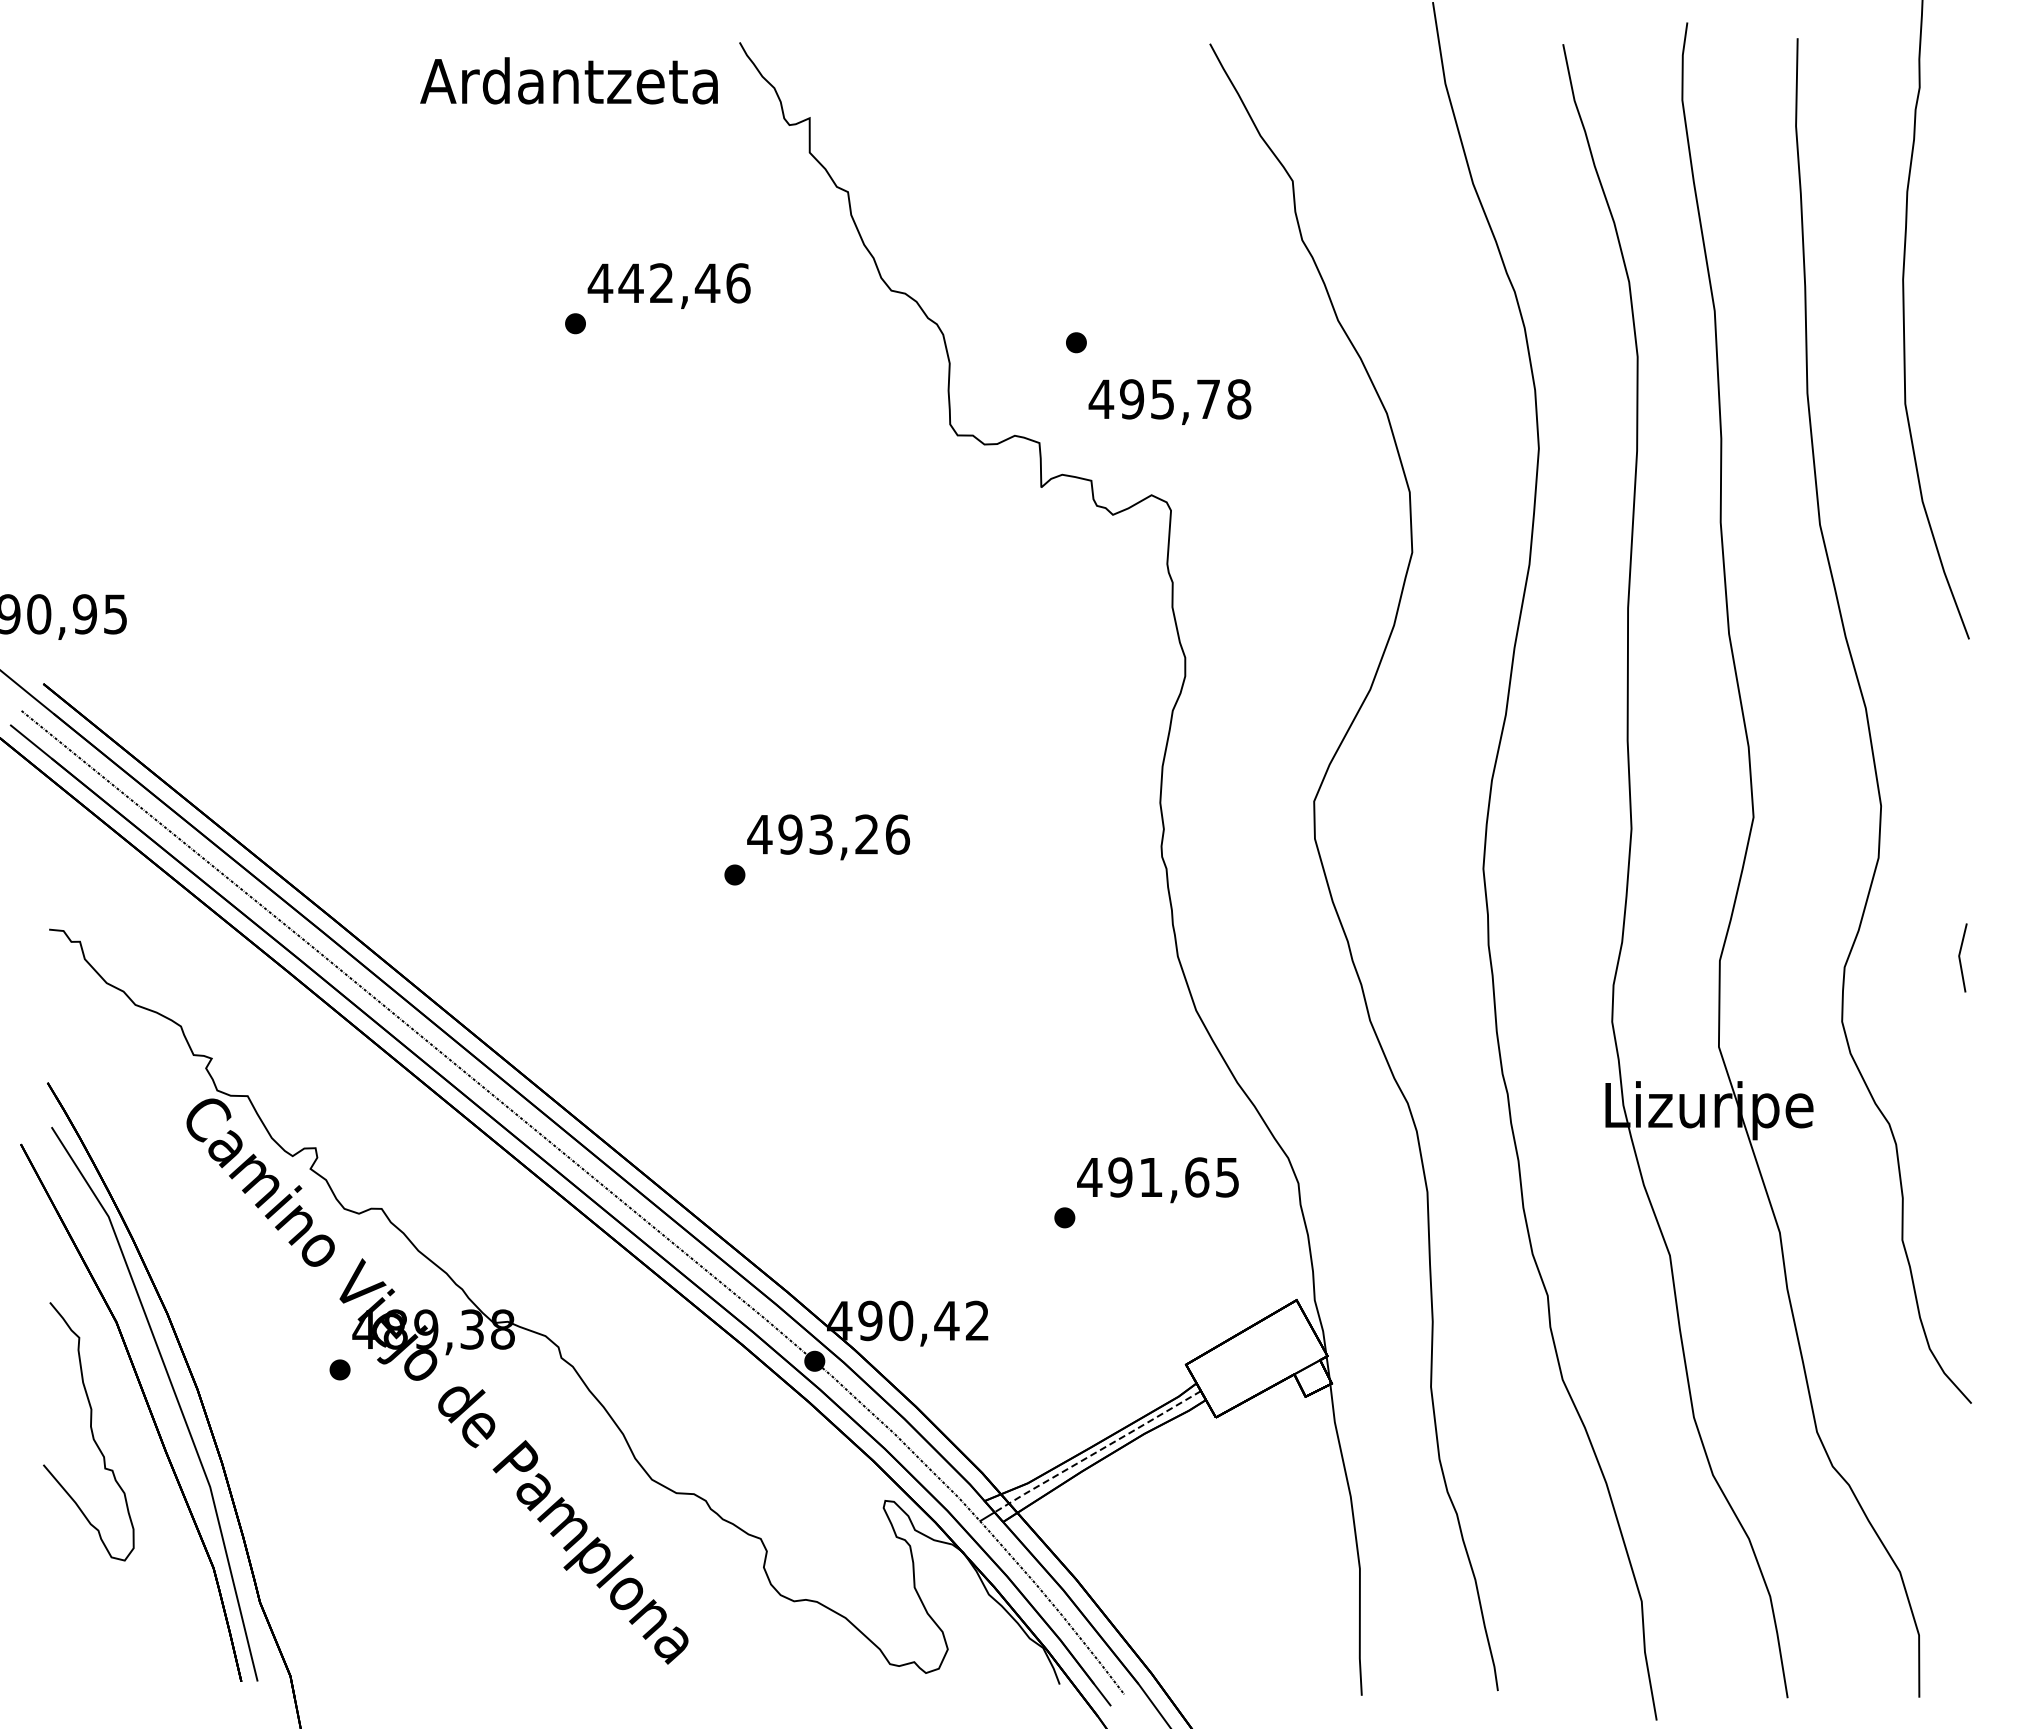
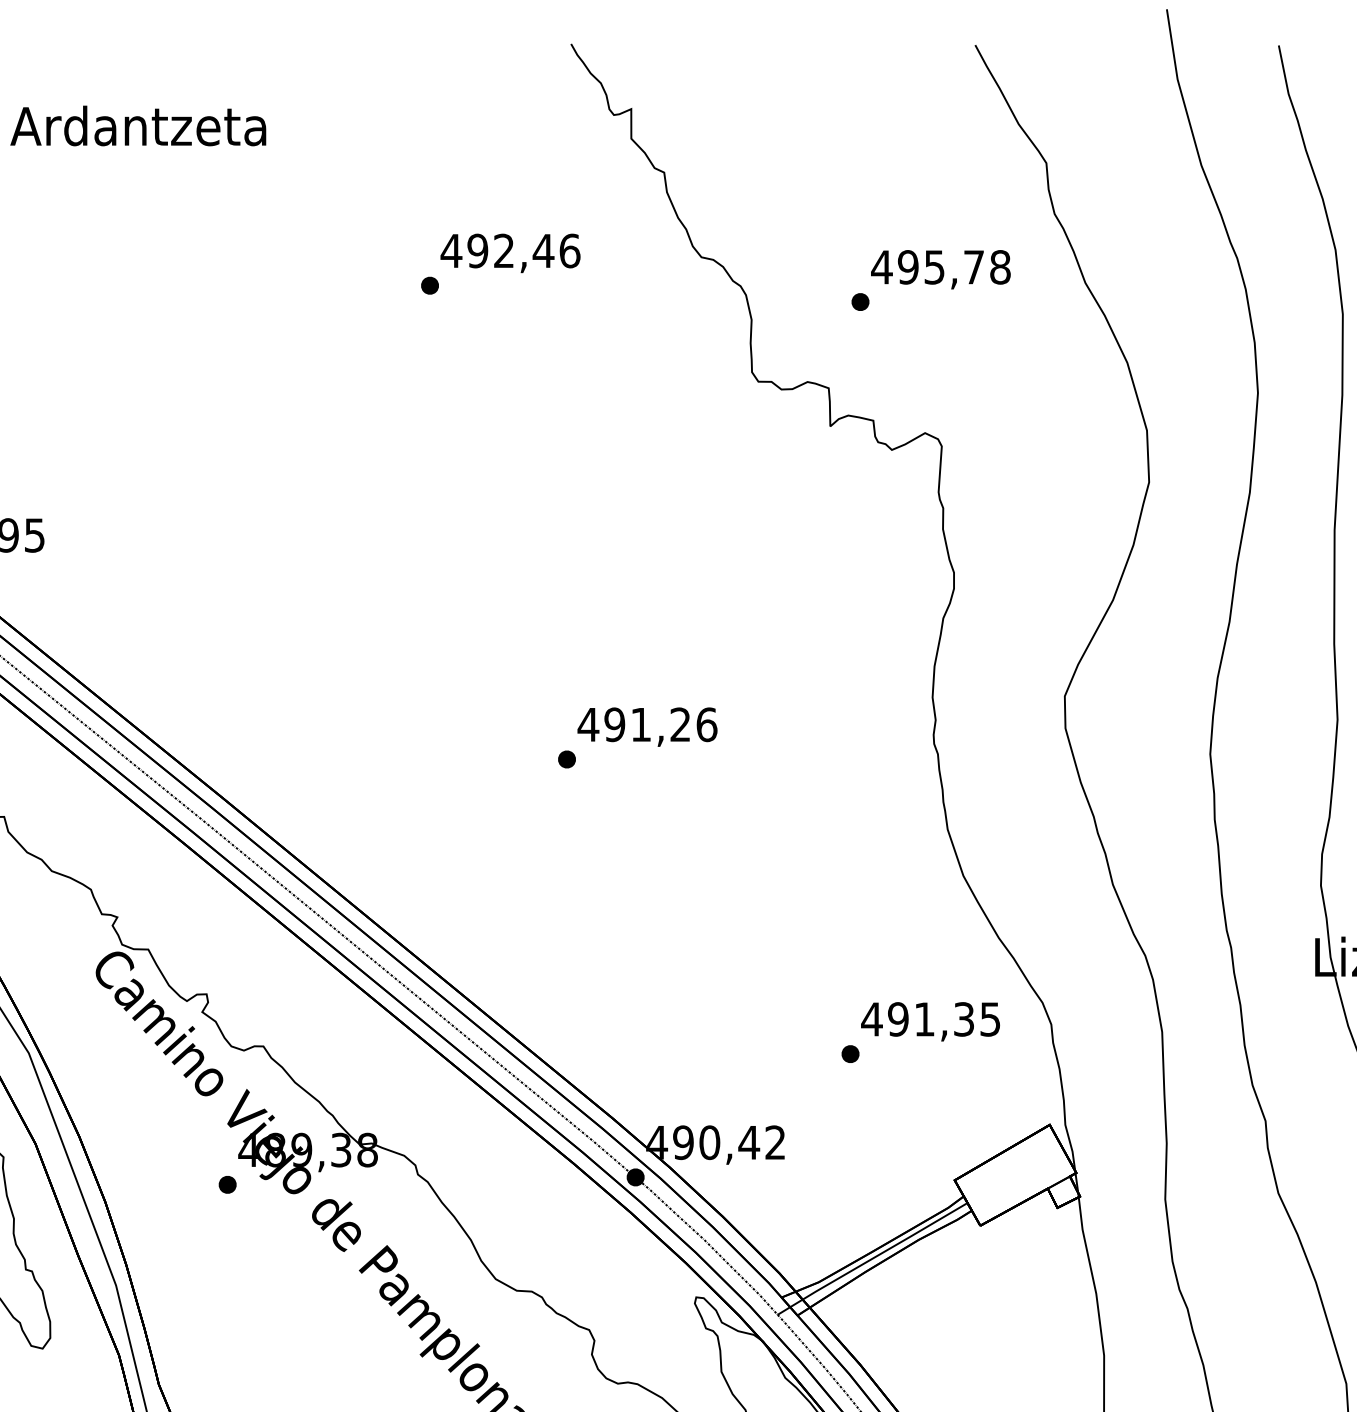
text: (568, 80) -> (137, 125), moved
text: (630, 283) -> (477, 251), 442,46 -> 492,46
text: (1169, 401) -> (940, 269), moved
text: (820, 834) -> (640, 724), 493,26 -> 491,26
text: (1197, 1177) -> (964, 1019), 491,65 -> 491,35
line: (1097, 1451) -> (878, 1254), dashed -> solid

